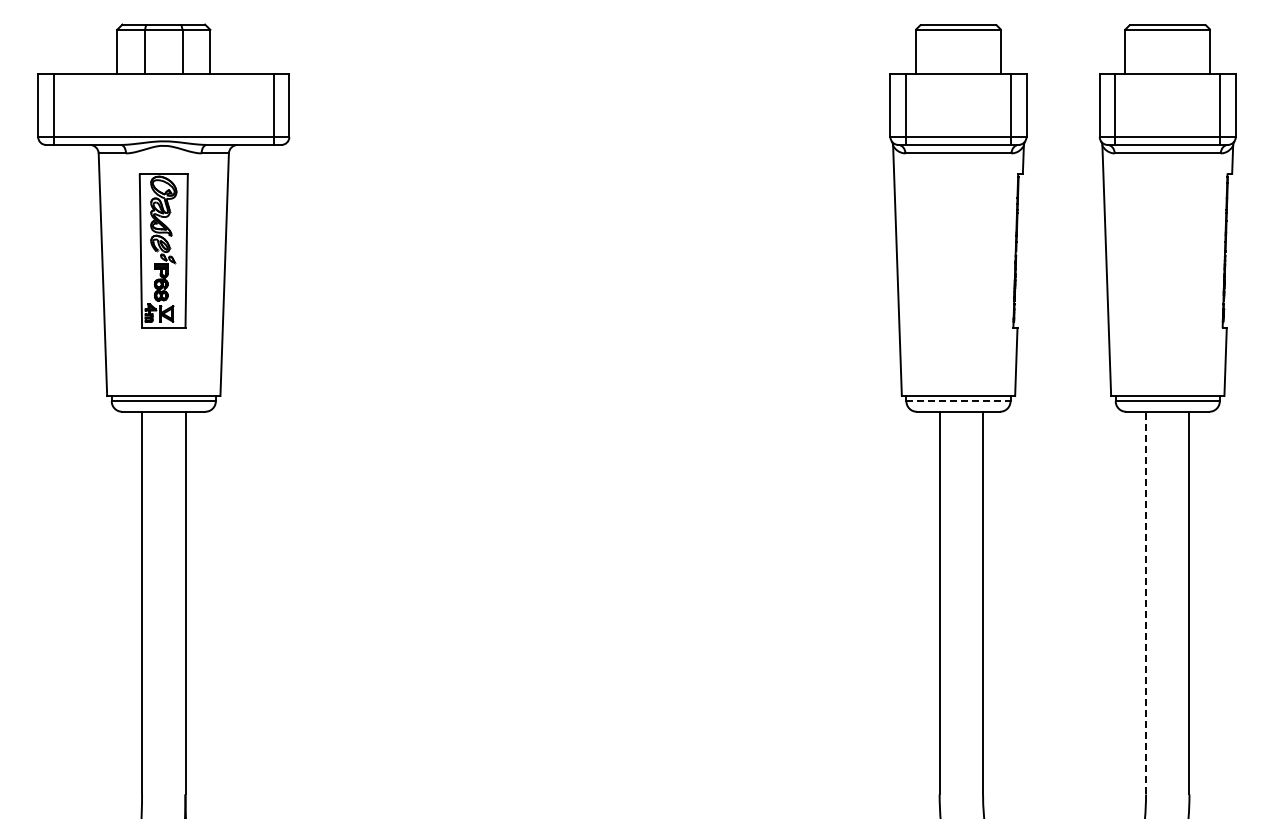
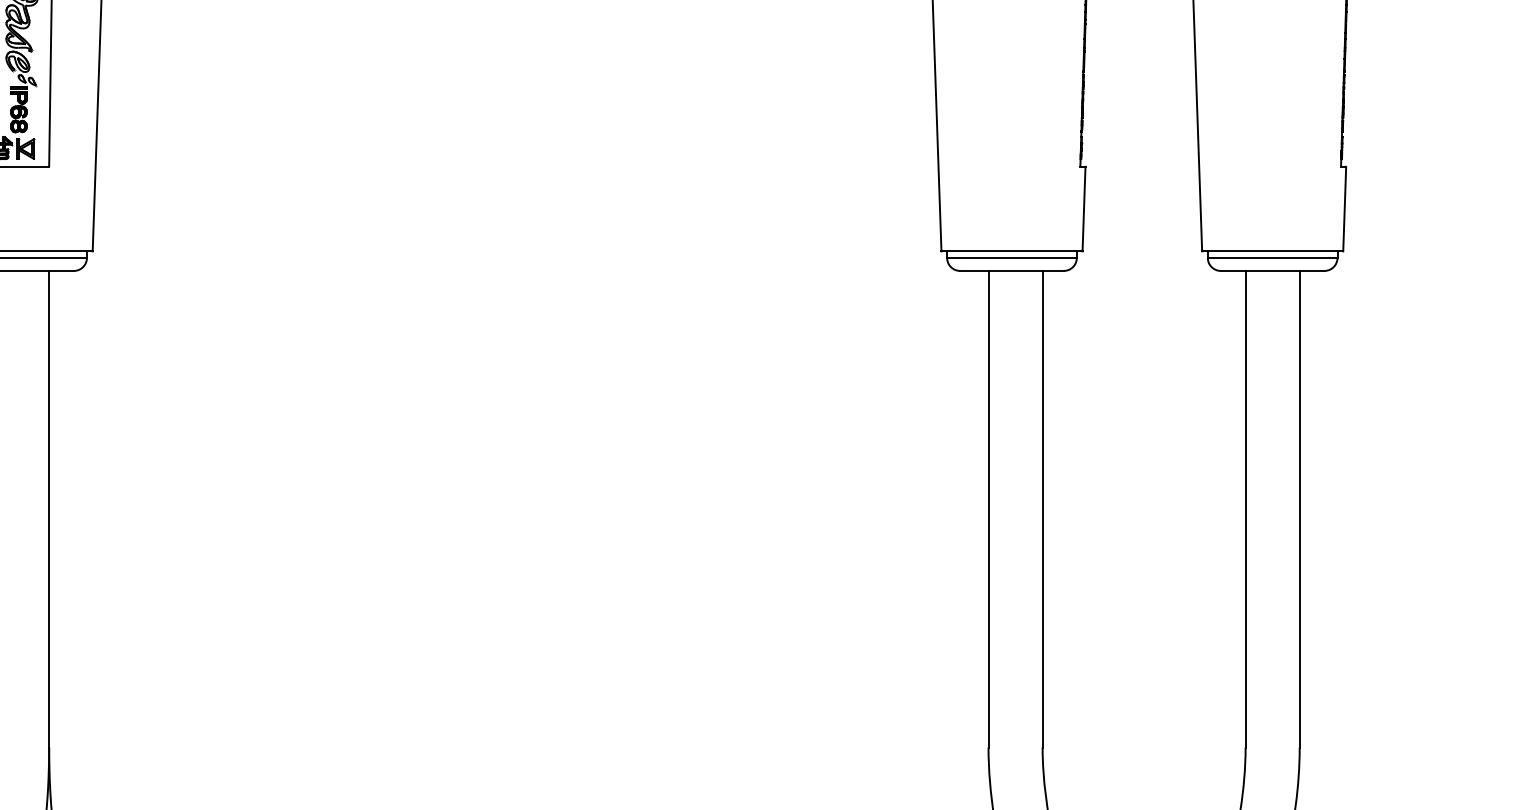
line: (958, 401) -> (1012, 258), dashed -> solid
line: (1146, 602) -> (1246, 508), dashed -> solid

